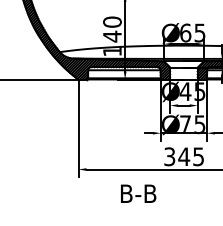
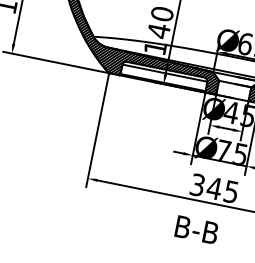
text: (138, 193) -> (196, 229), moved

